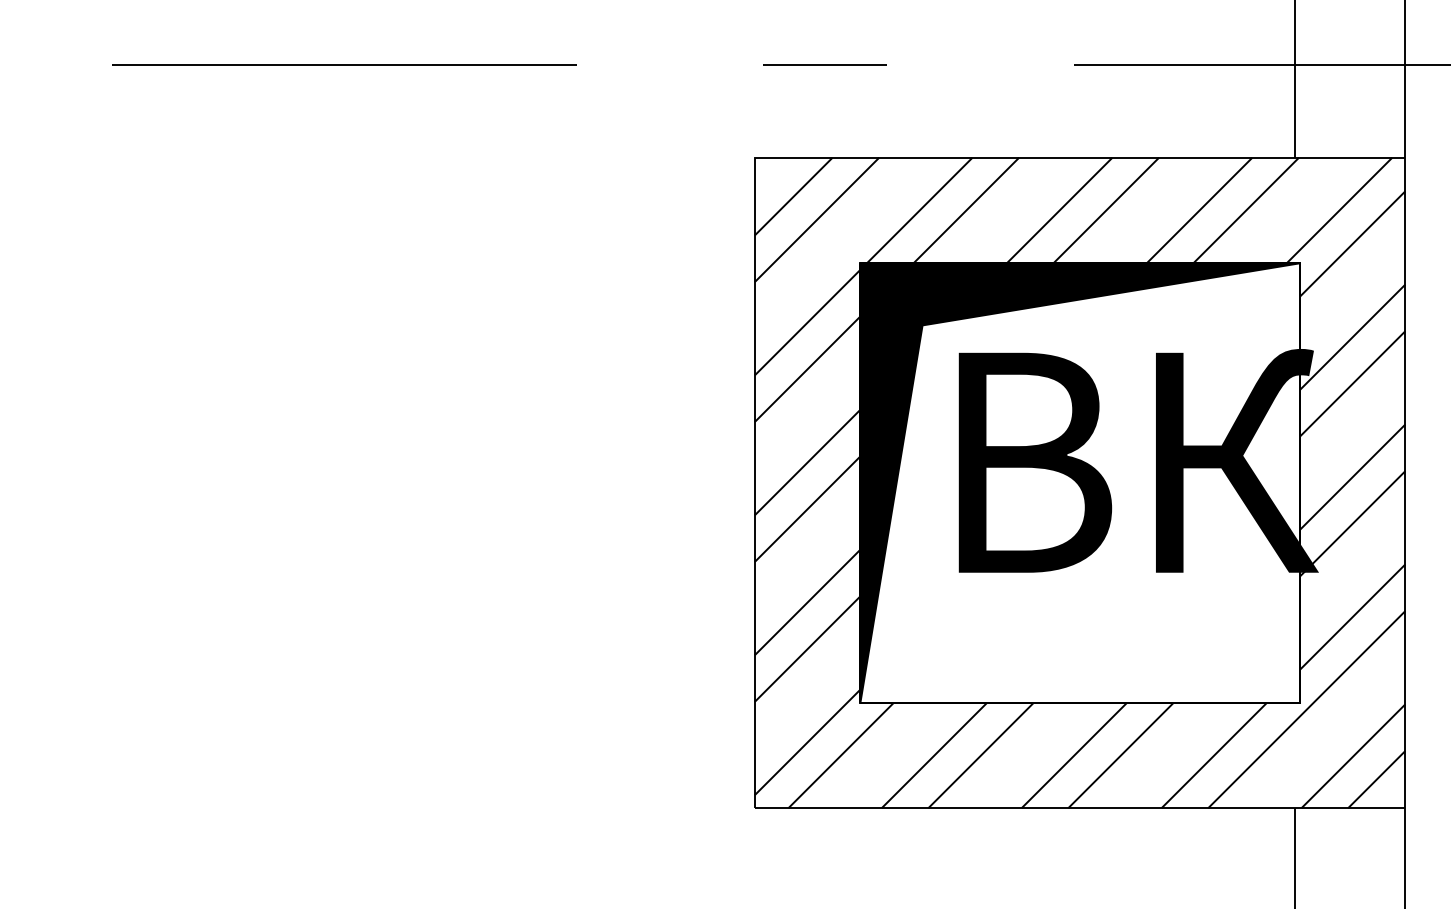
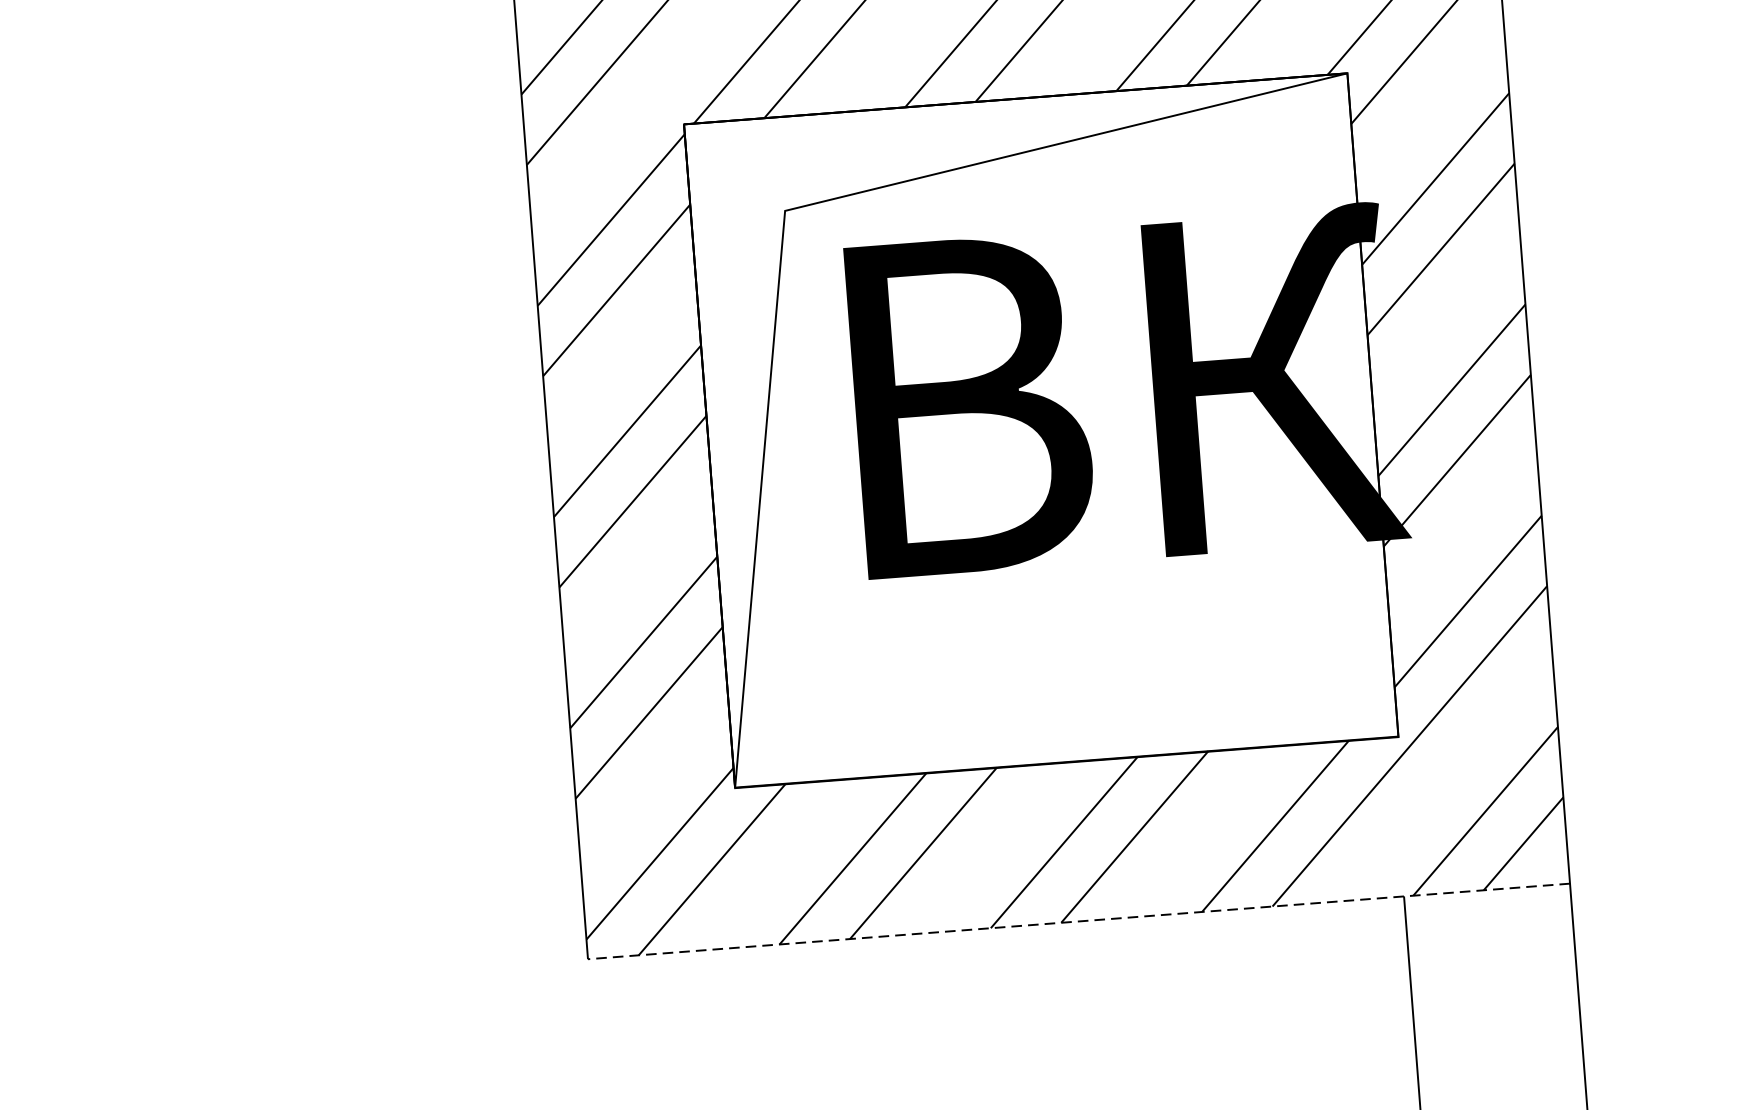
fill: (1079, 482) -> (1040, 429), removed
line: (1079, 808) -> (1078, 922), solid -> dashed

